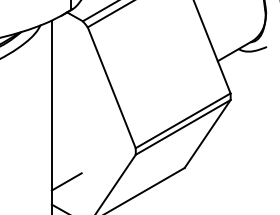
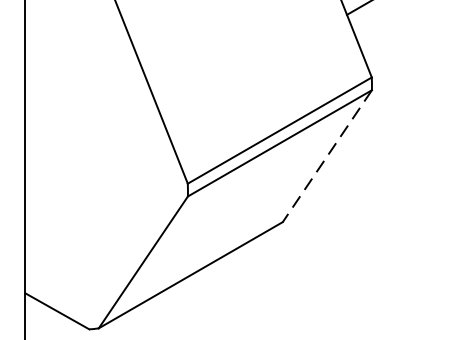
line: (207, 134) -> (327, 157), solid -> dashed
line: (66, 181) -> (53, 248), removed

